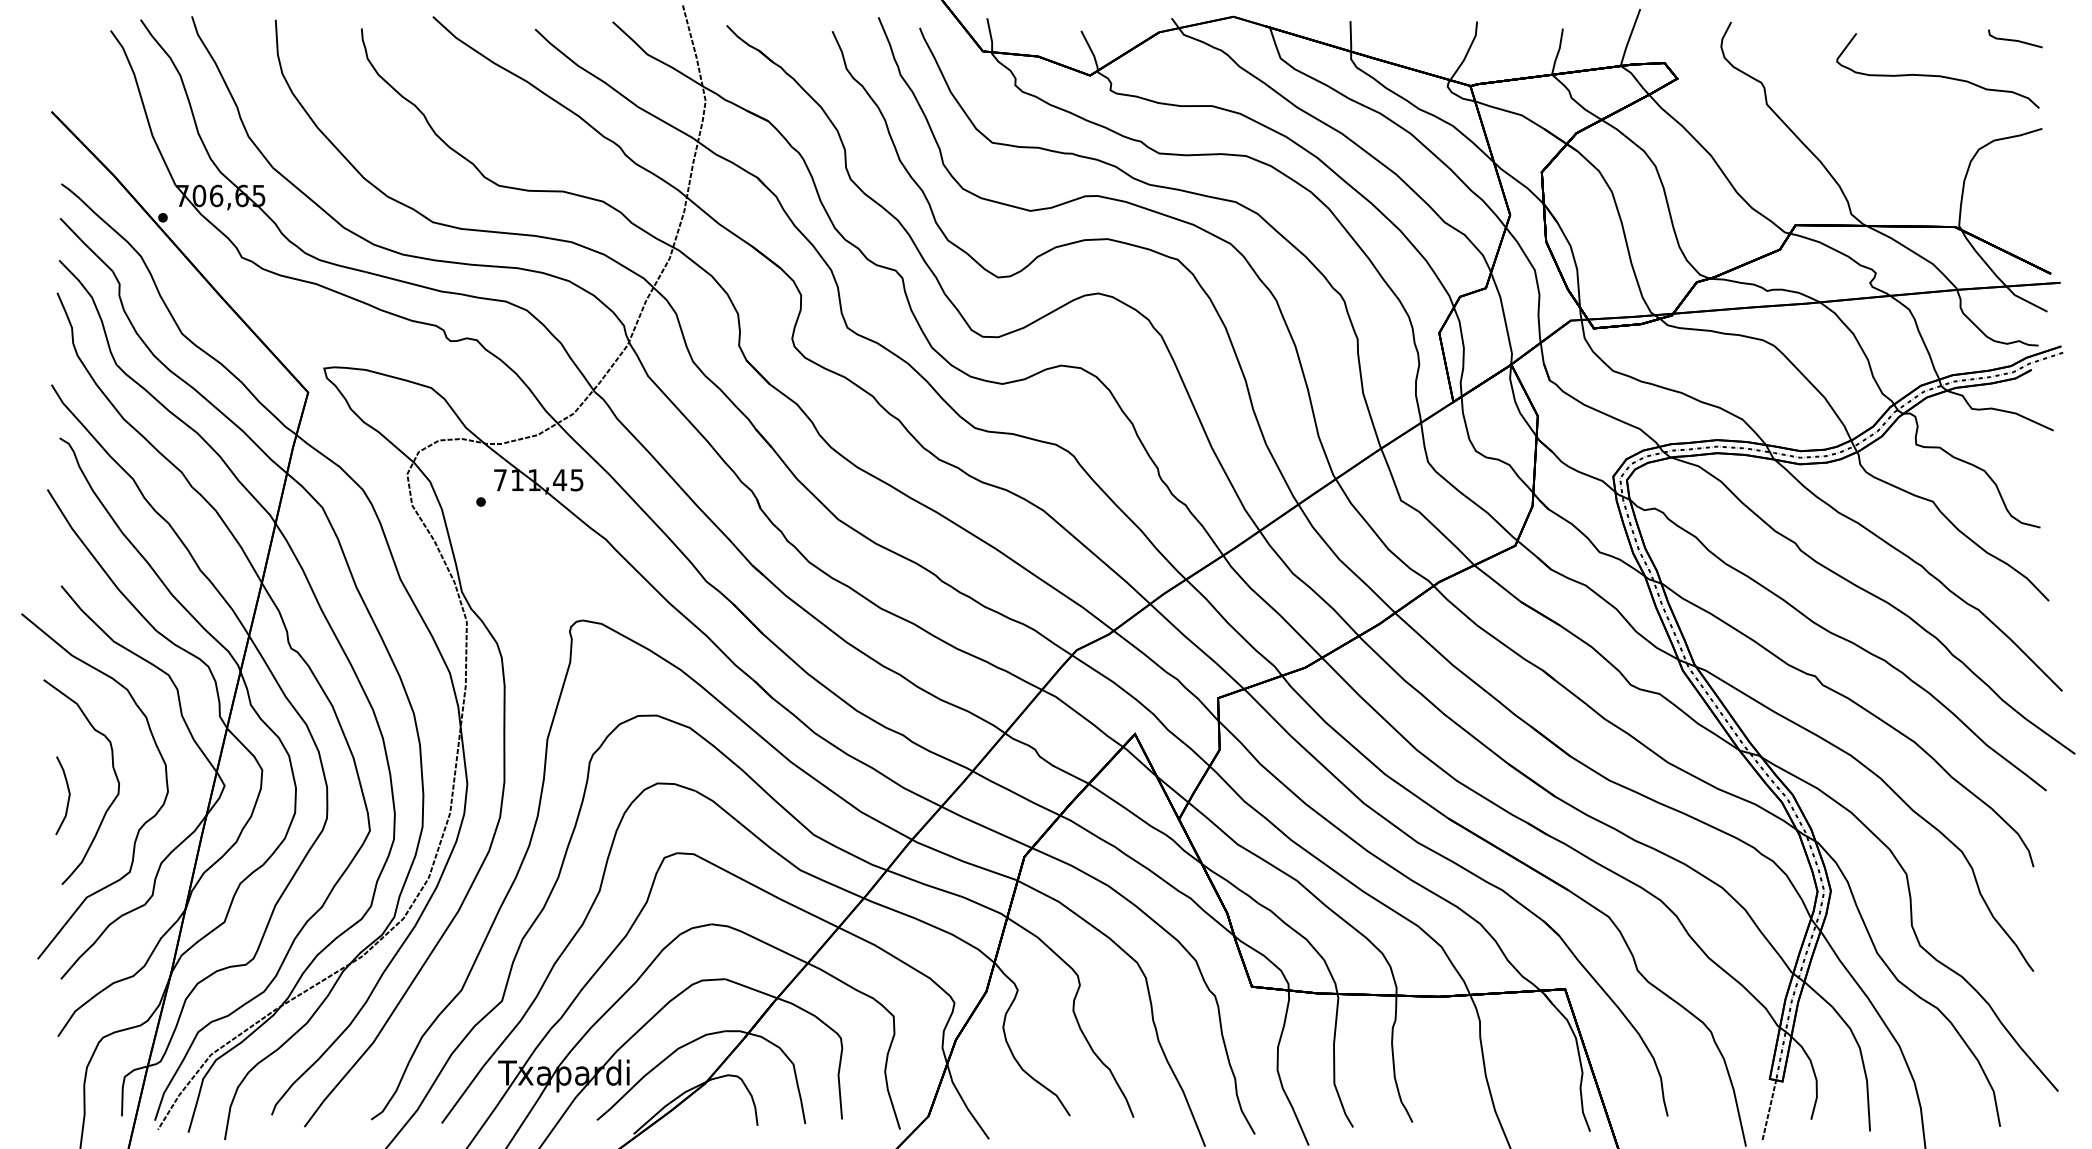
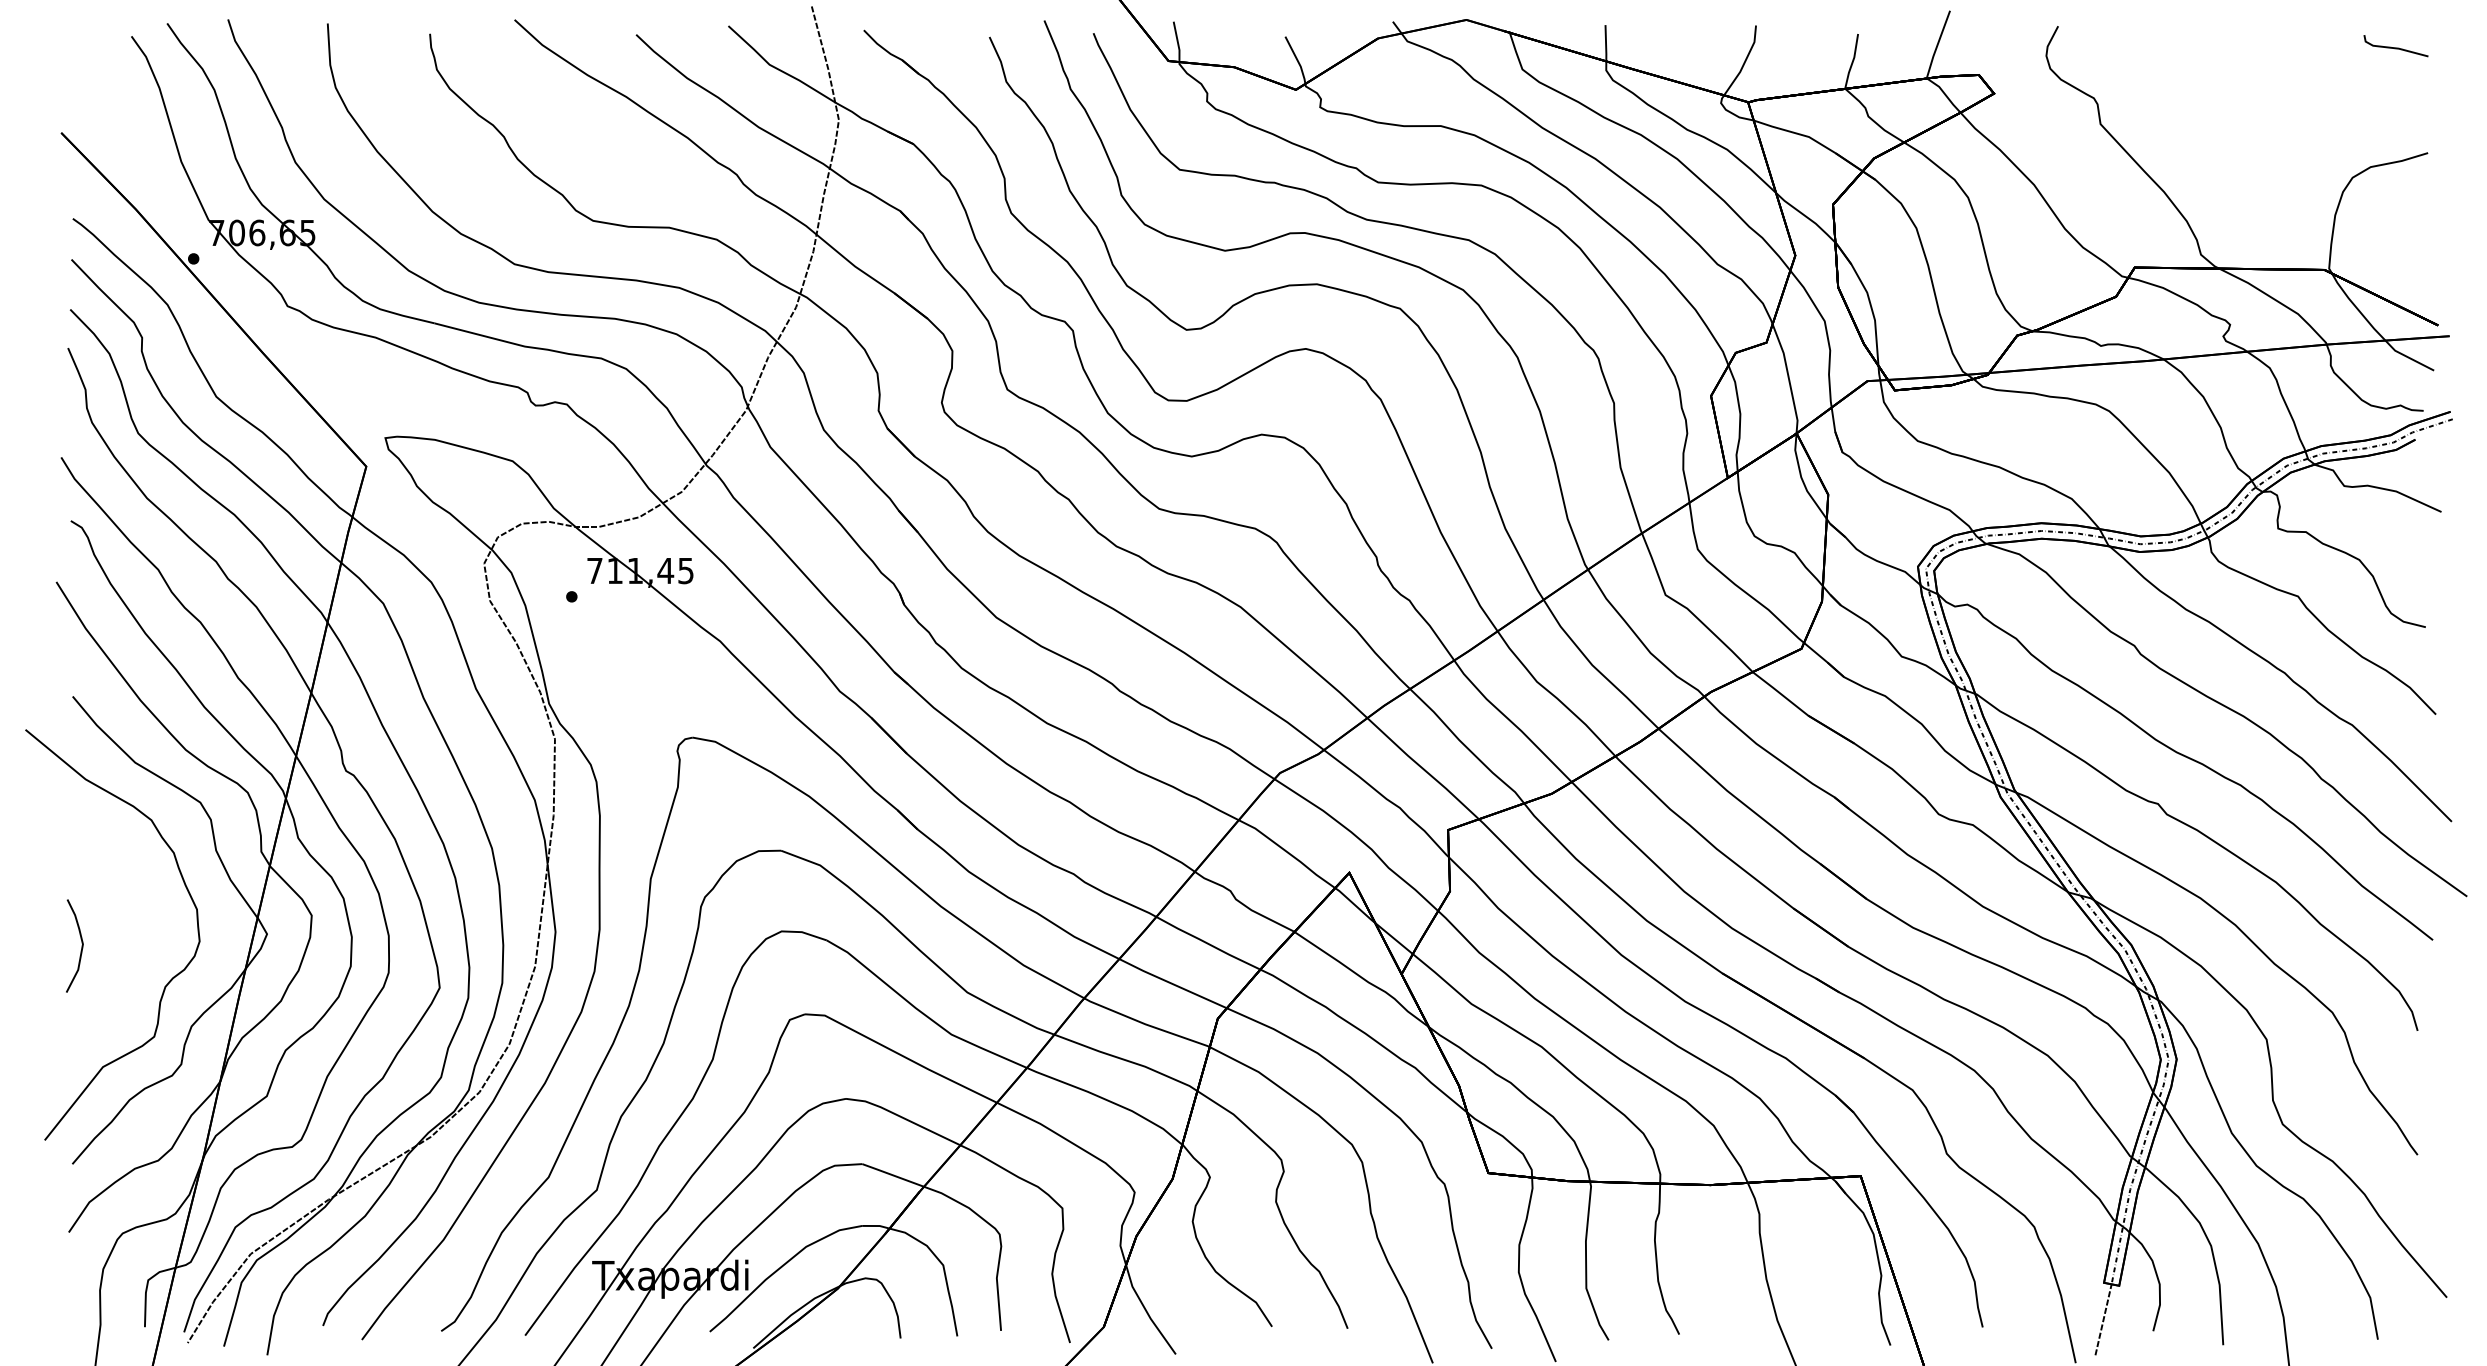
curve: (1937, 75) -> (2303, 89), removed
curve: (113, 771) -> (134, 917), removed

